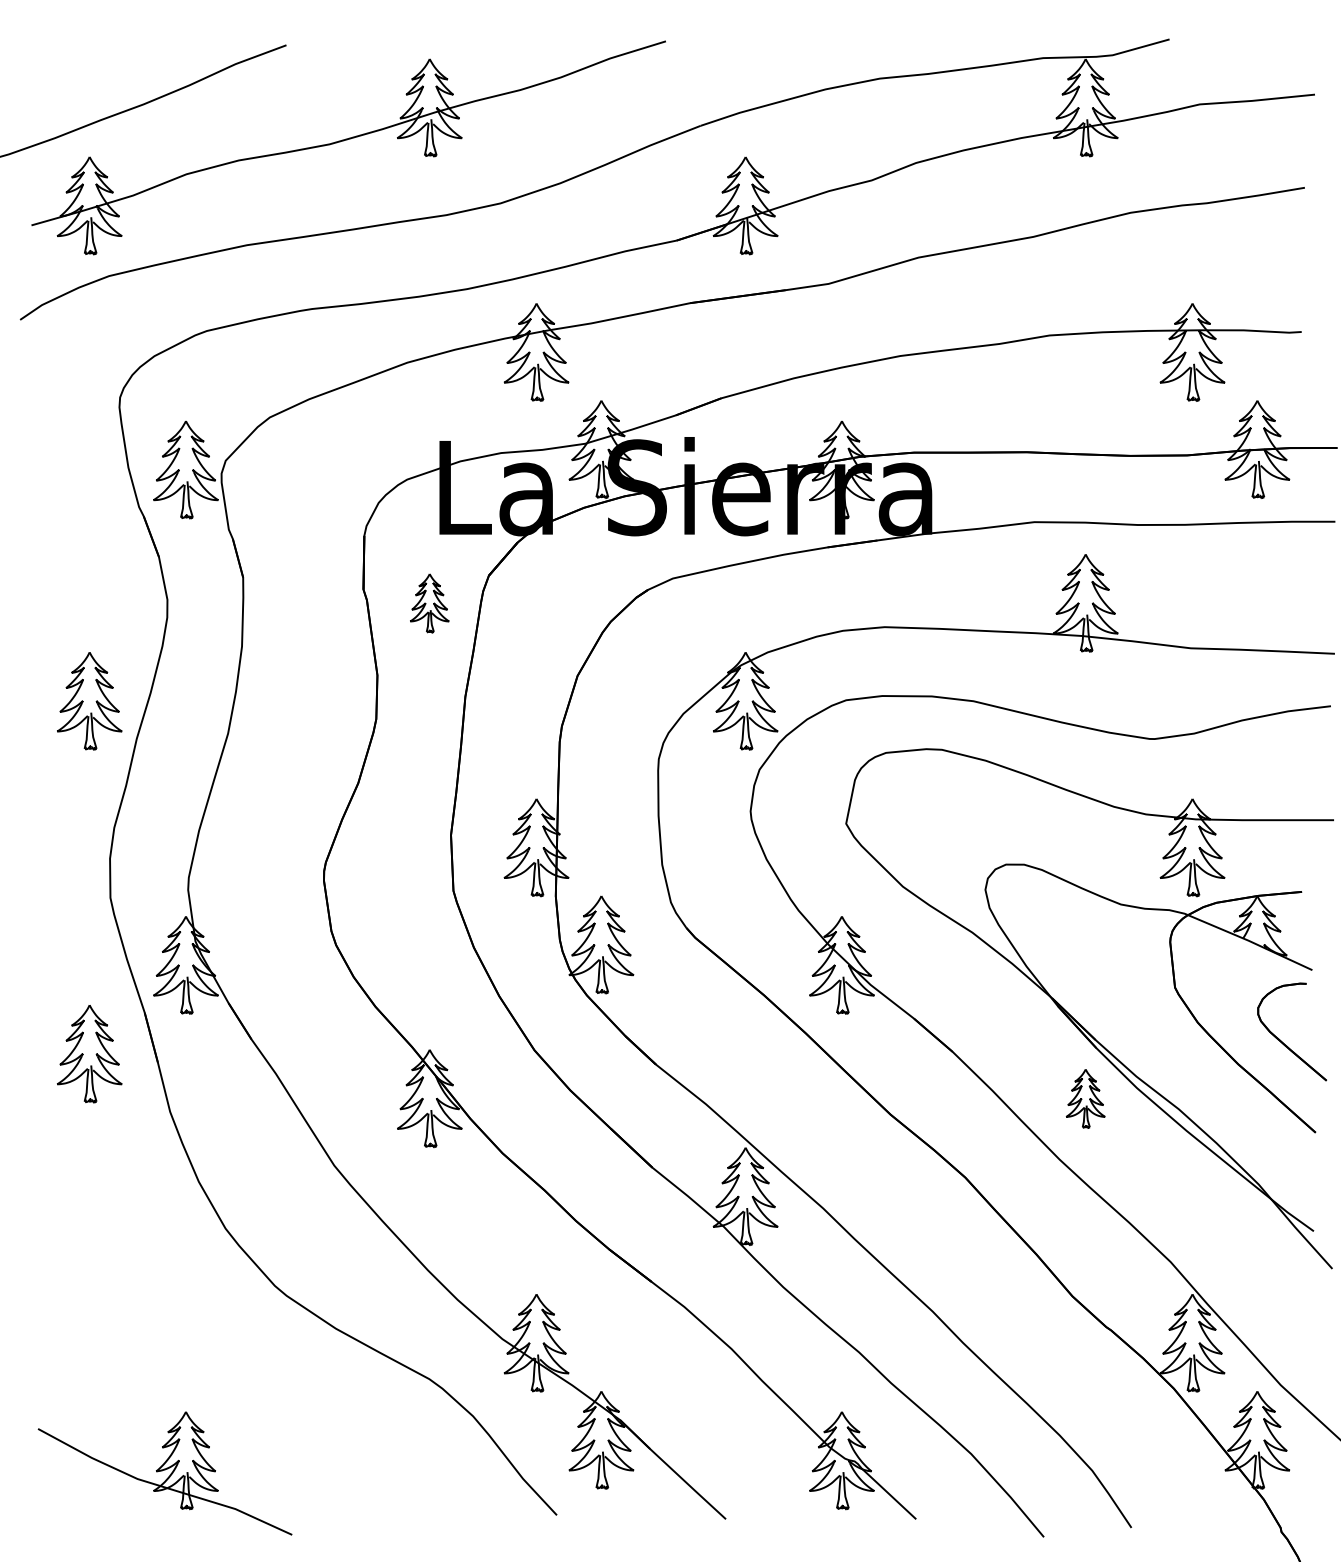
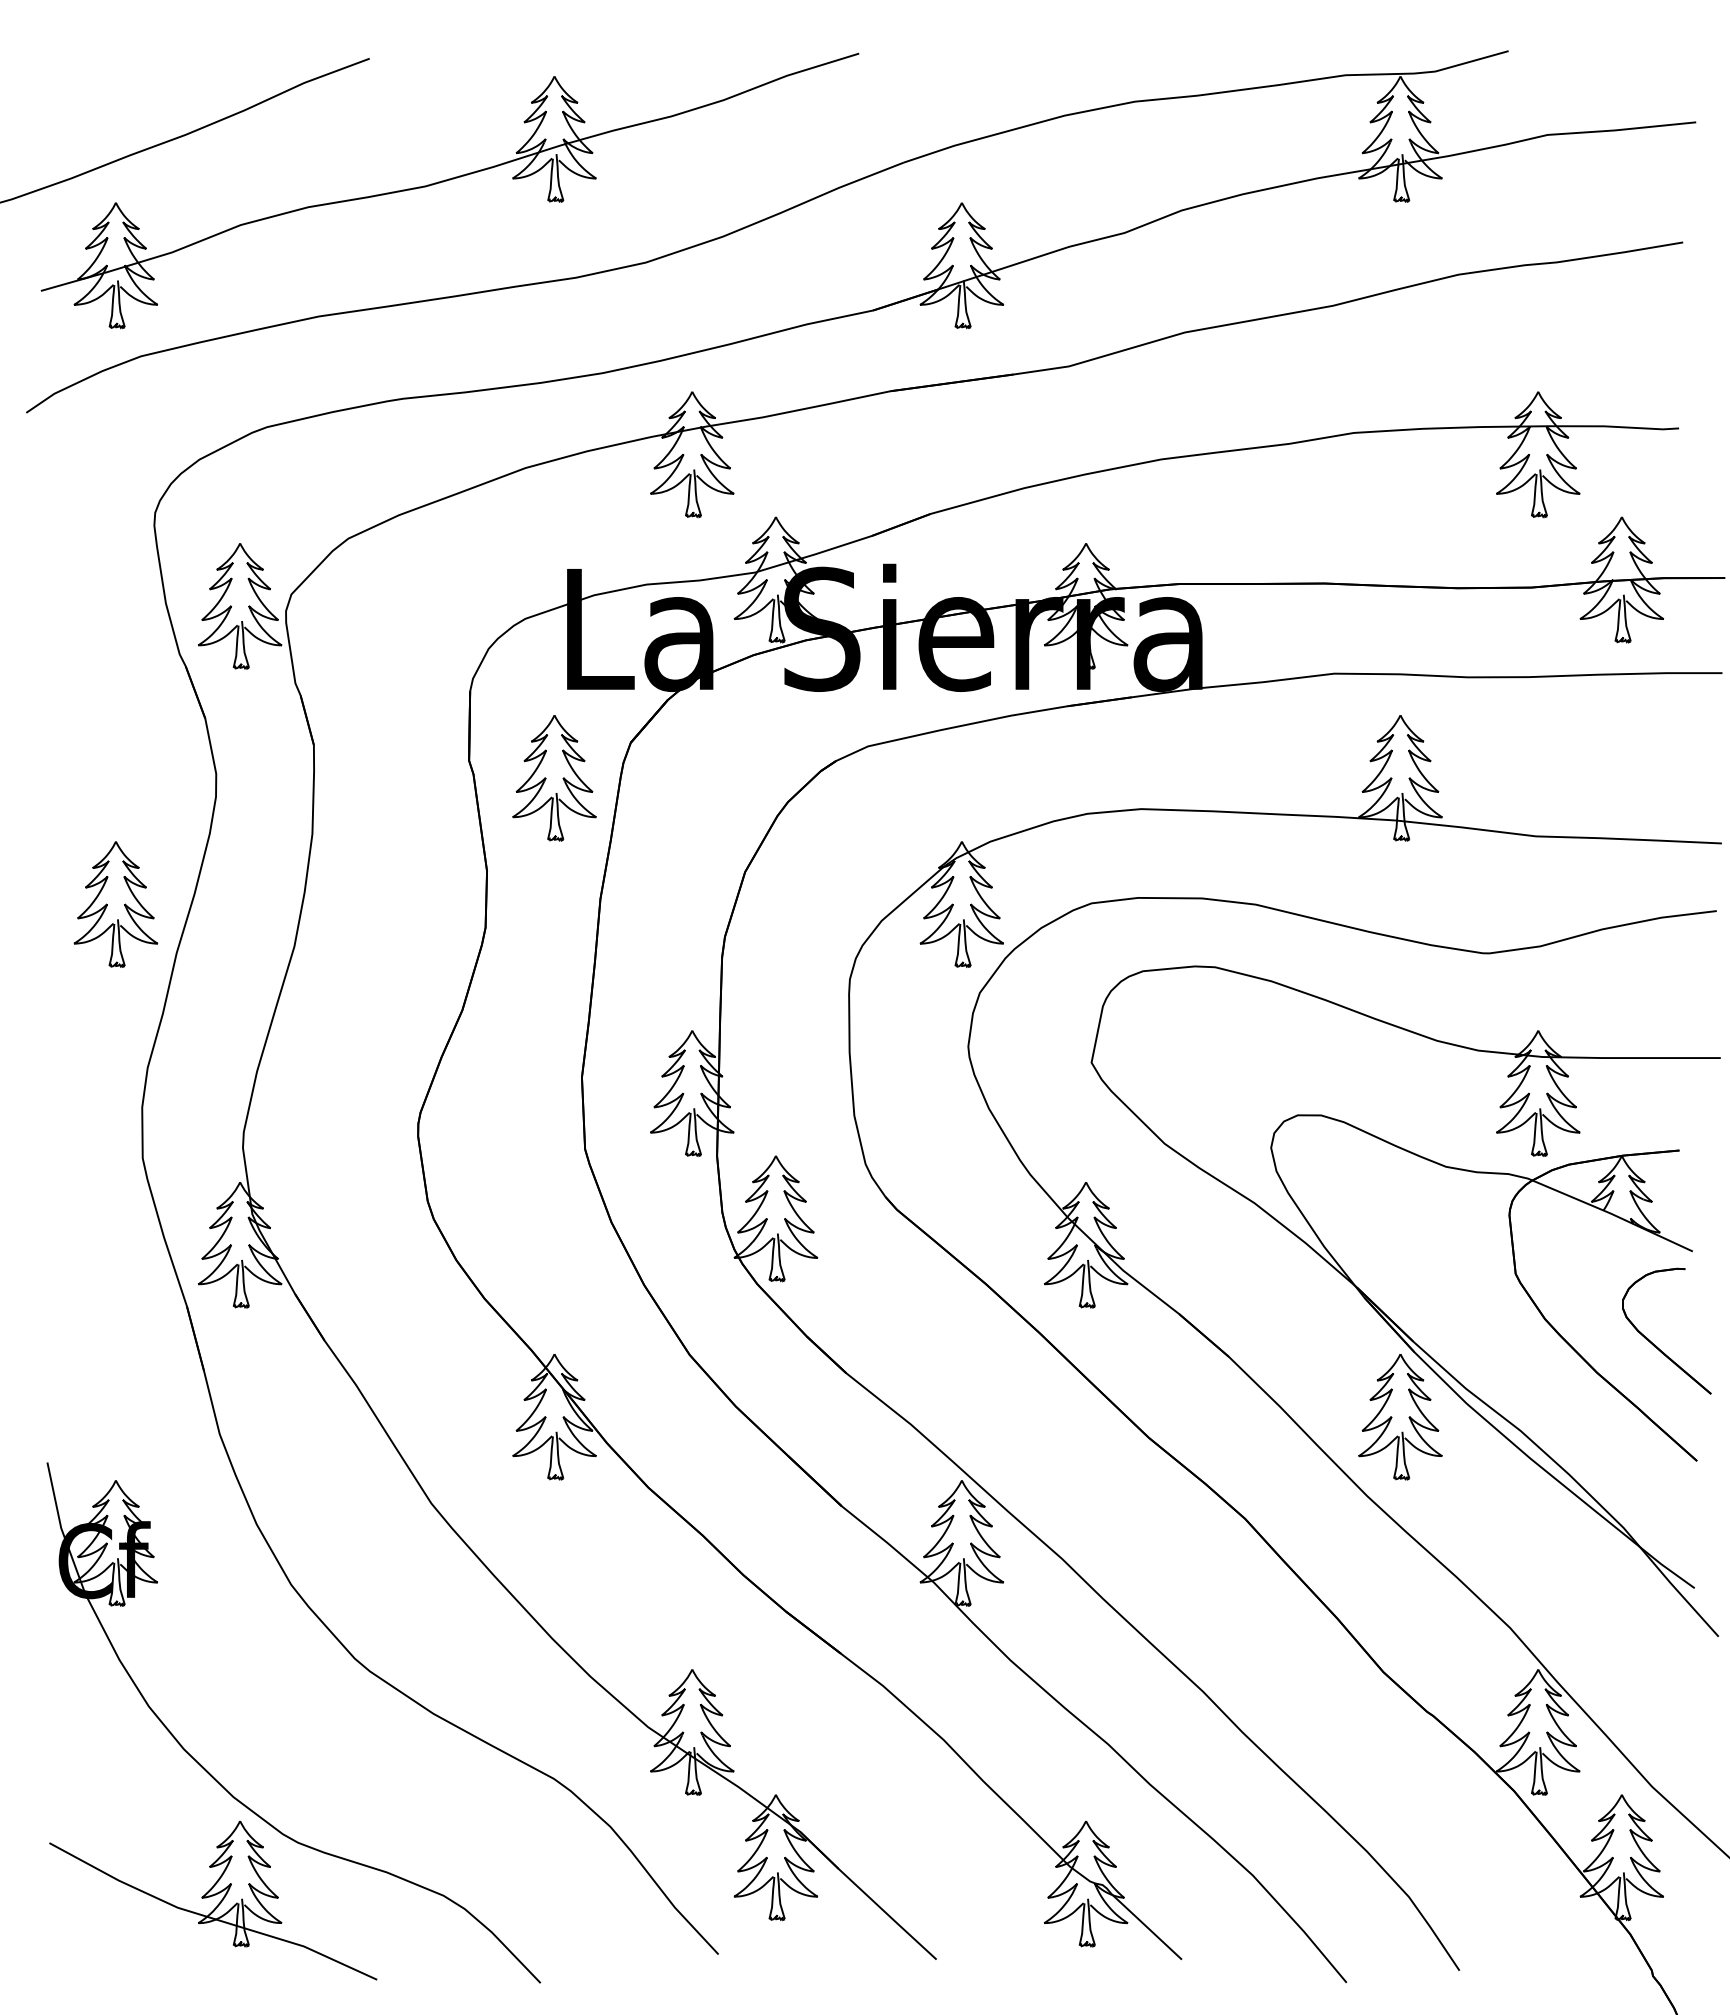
part: (429, 603) -> (554, 778), size x1.67
part: (89, 1053) -> (115, 1359), removed
part: (1085, 1098) -> (1400, 1417), size x1.67
part: (176, 1387) -> (227, 1789), added

